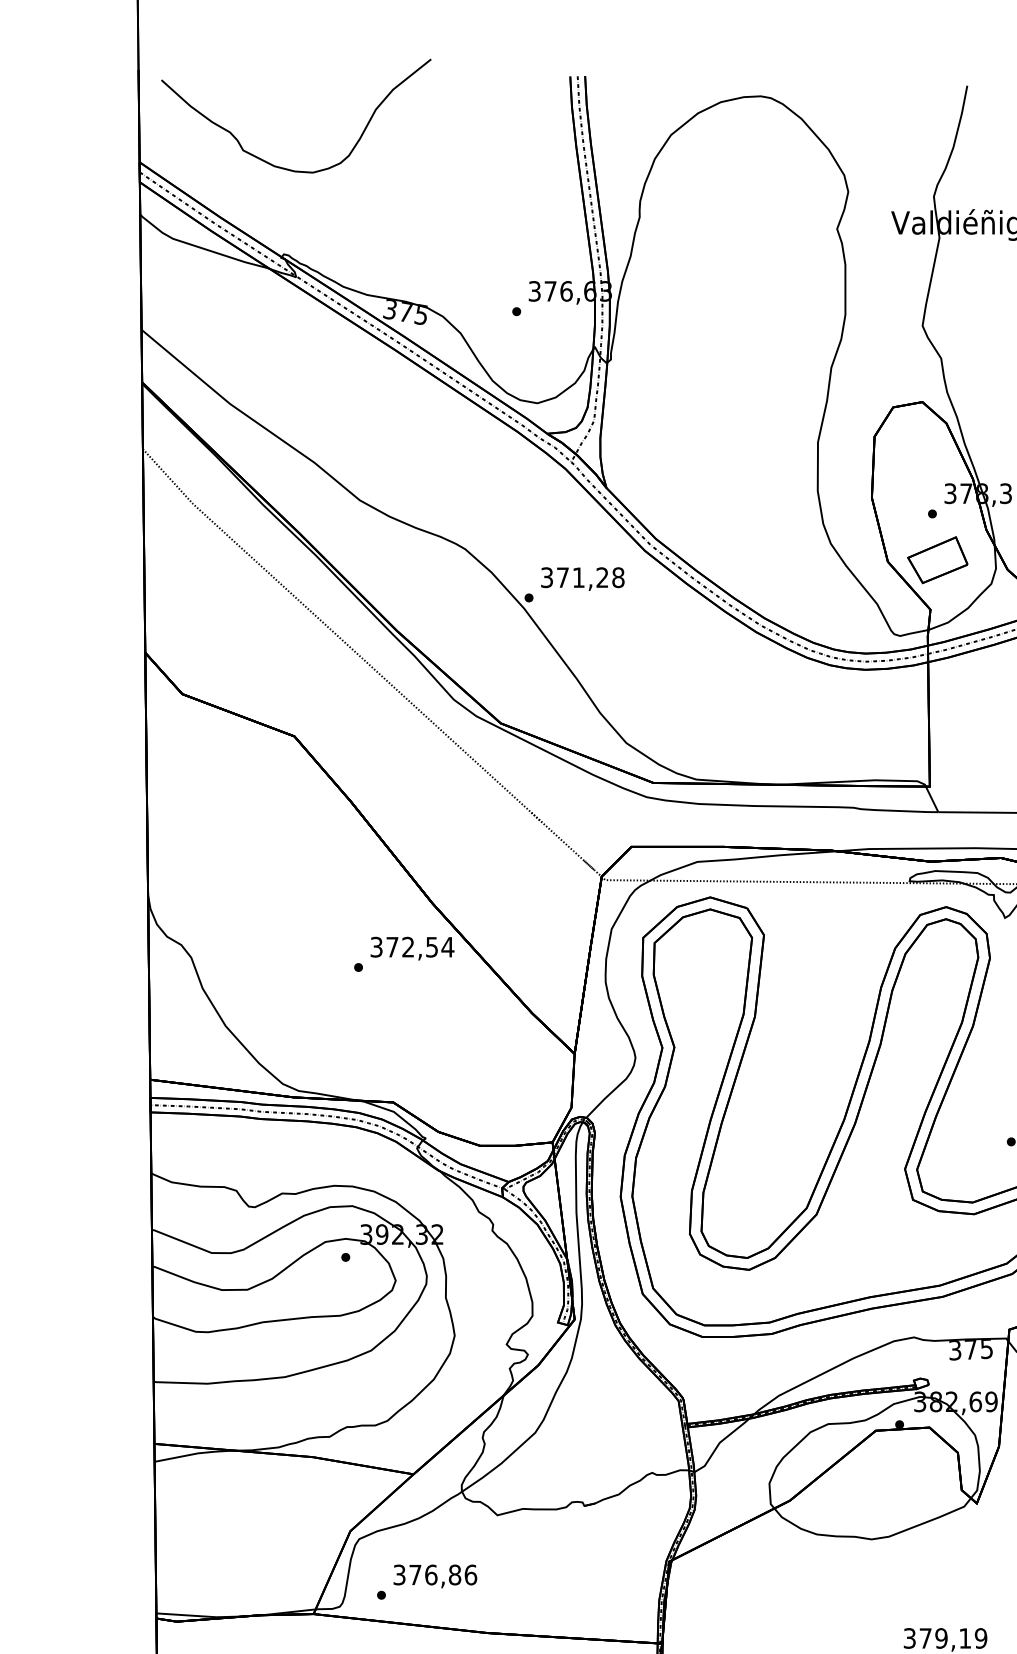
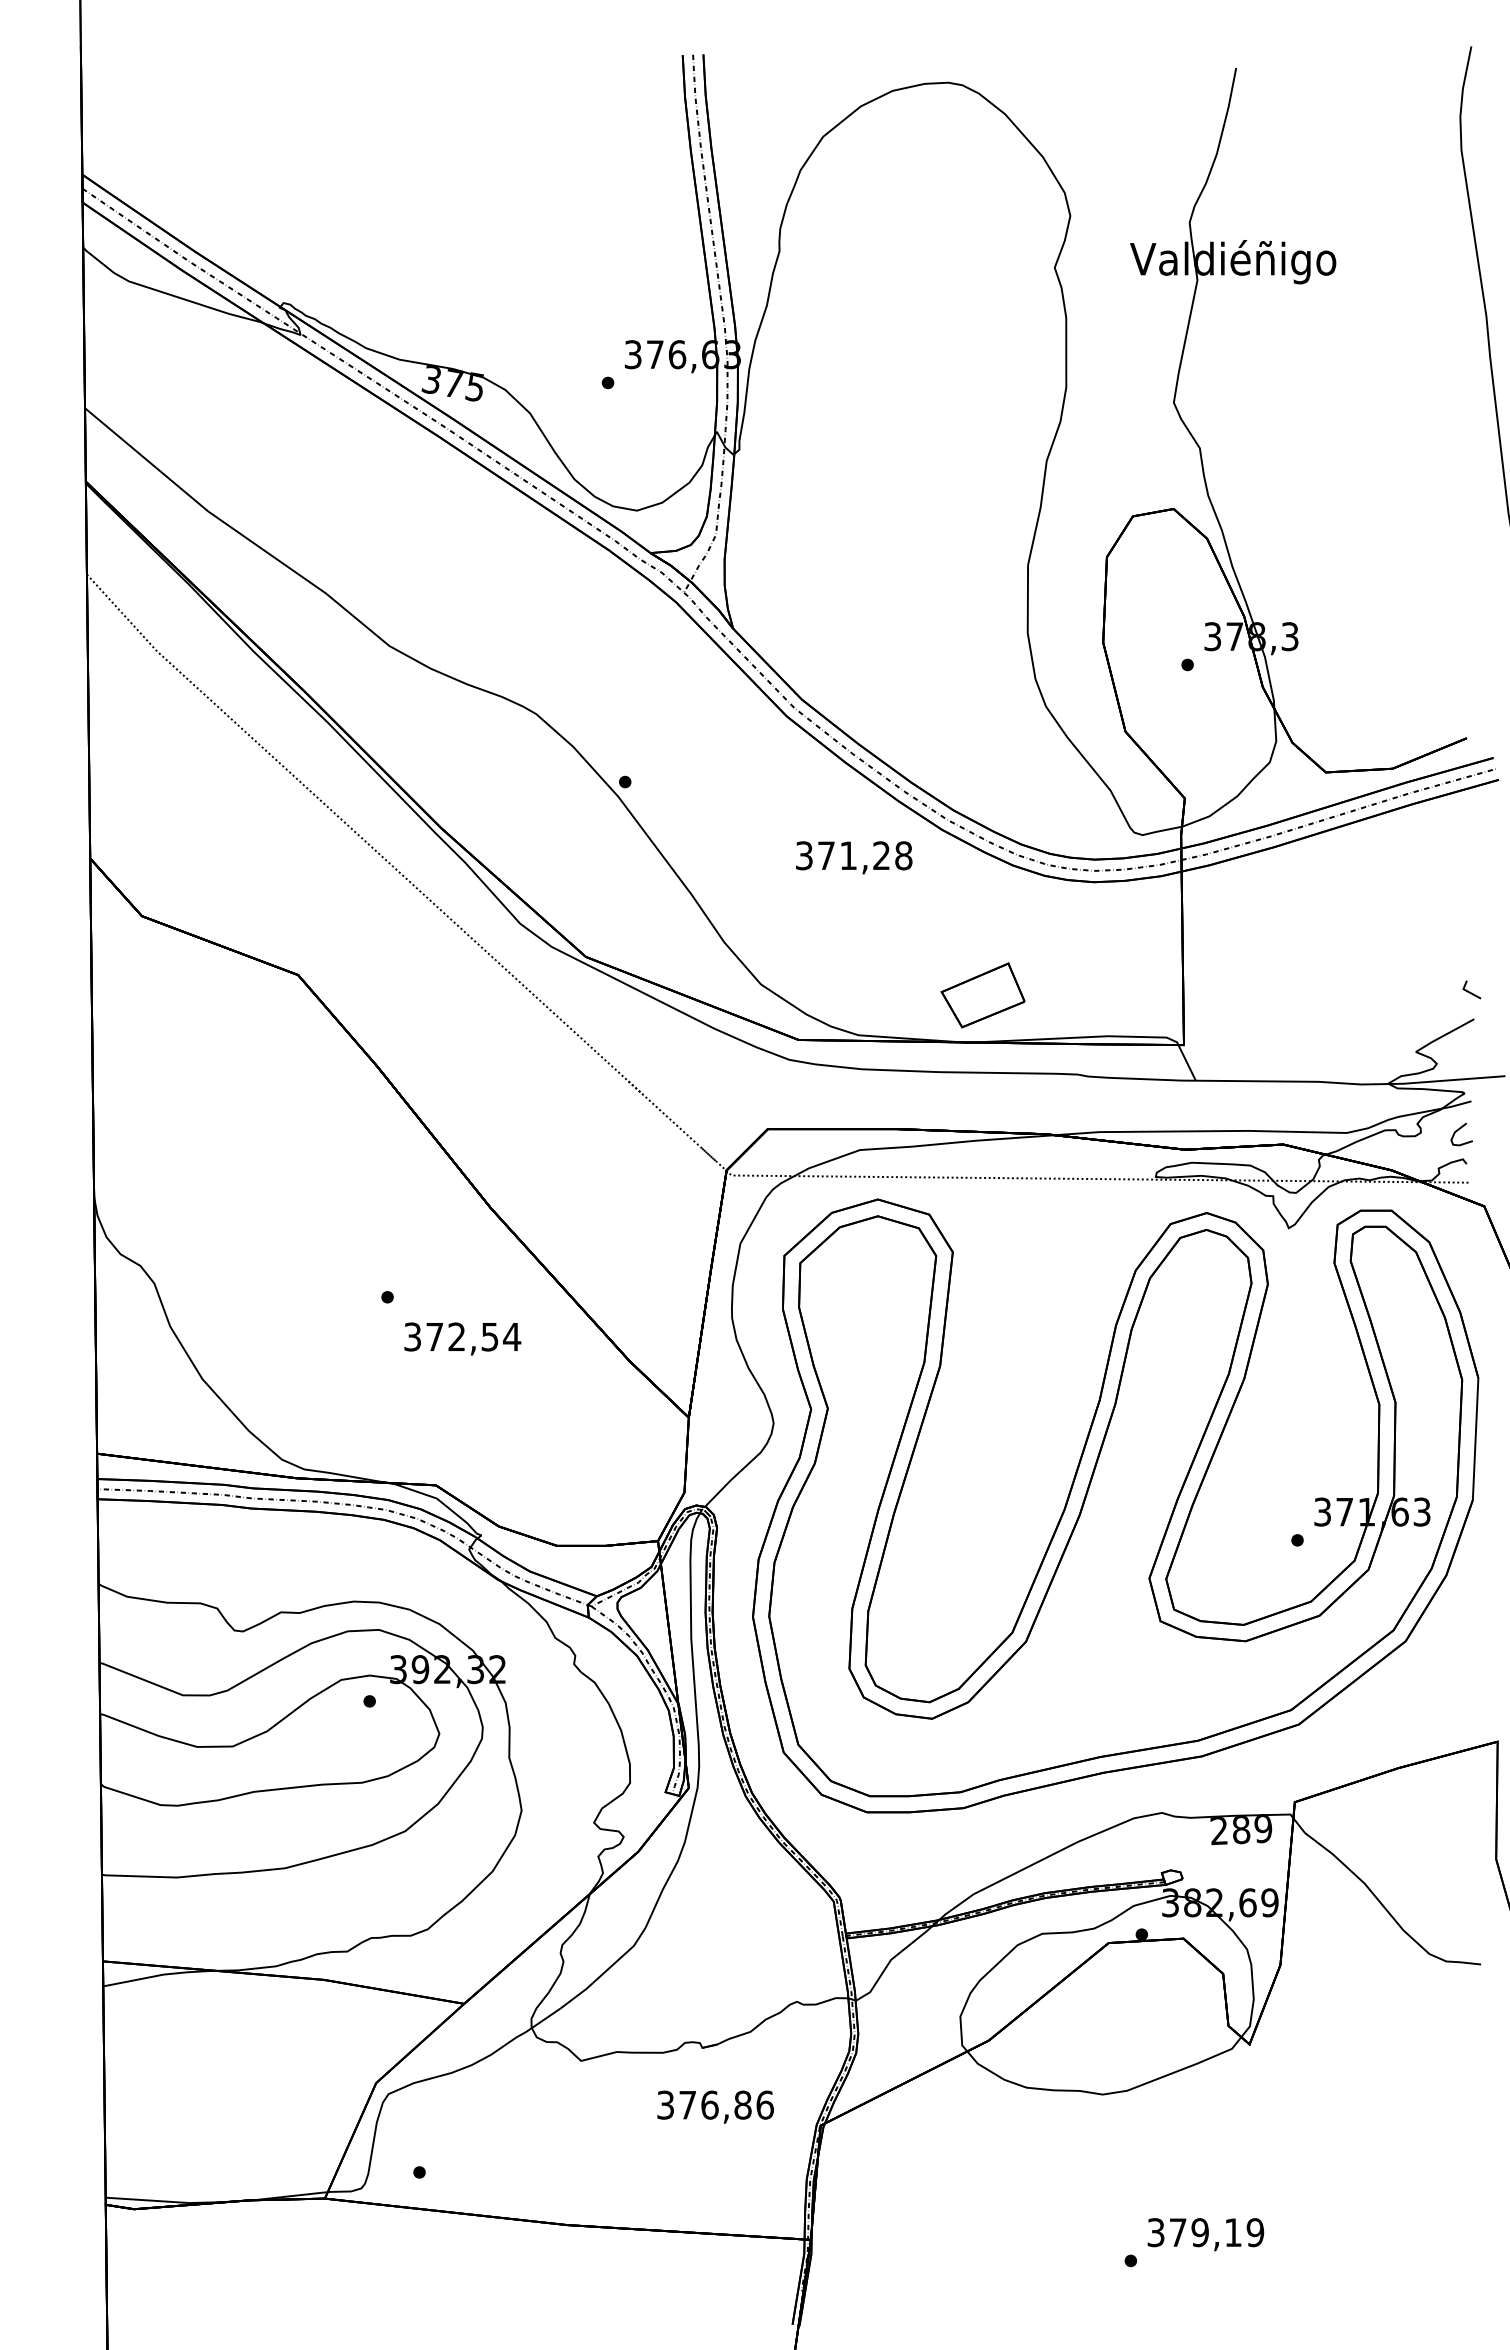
curve: (281, 167) -> (280, 181), removed
part: (937, 560) -> (982, 995), moved
text: (583, 578) -> (854, 857), moved
text: (412, 948) -> (462, 1338), moved
text: (971, 1349) -> (1241, 1829), 375 -> 289
text: (435, 1575) -> (715, 2106), moved

